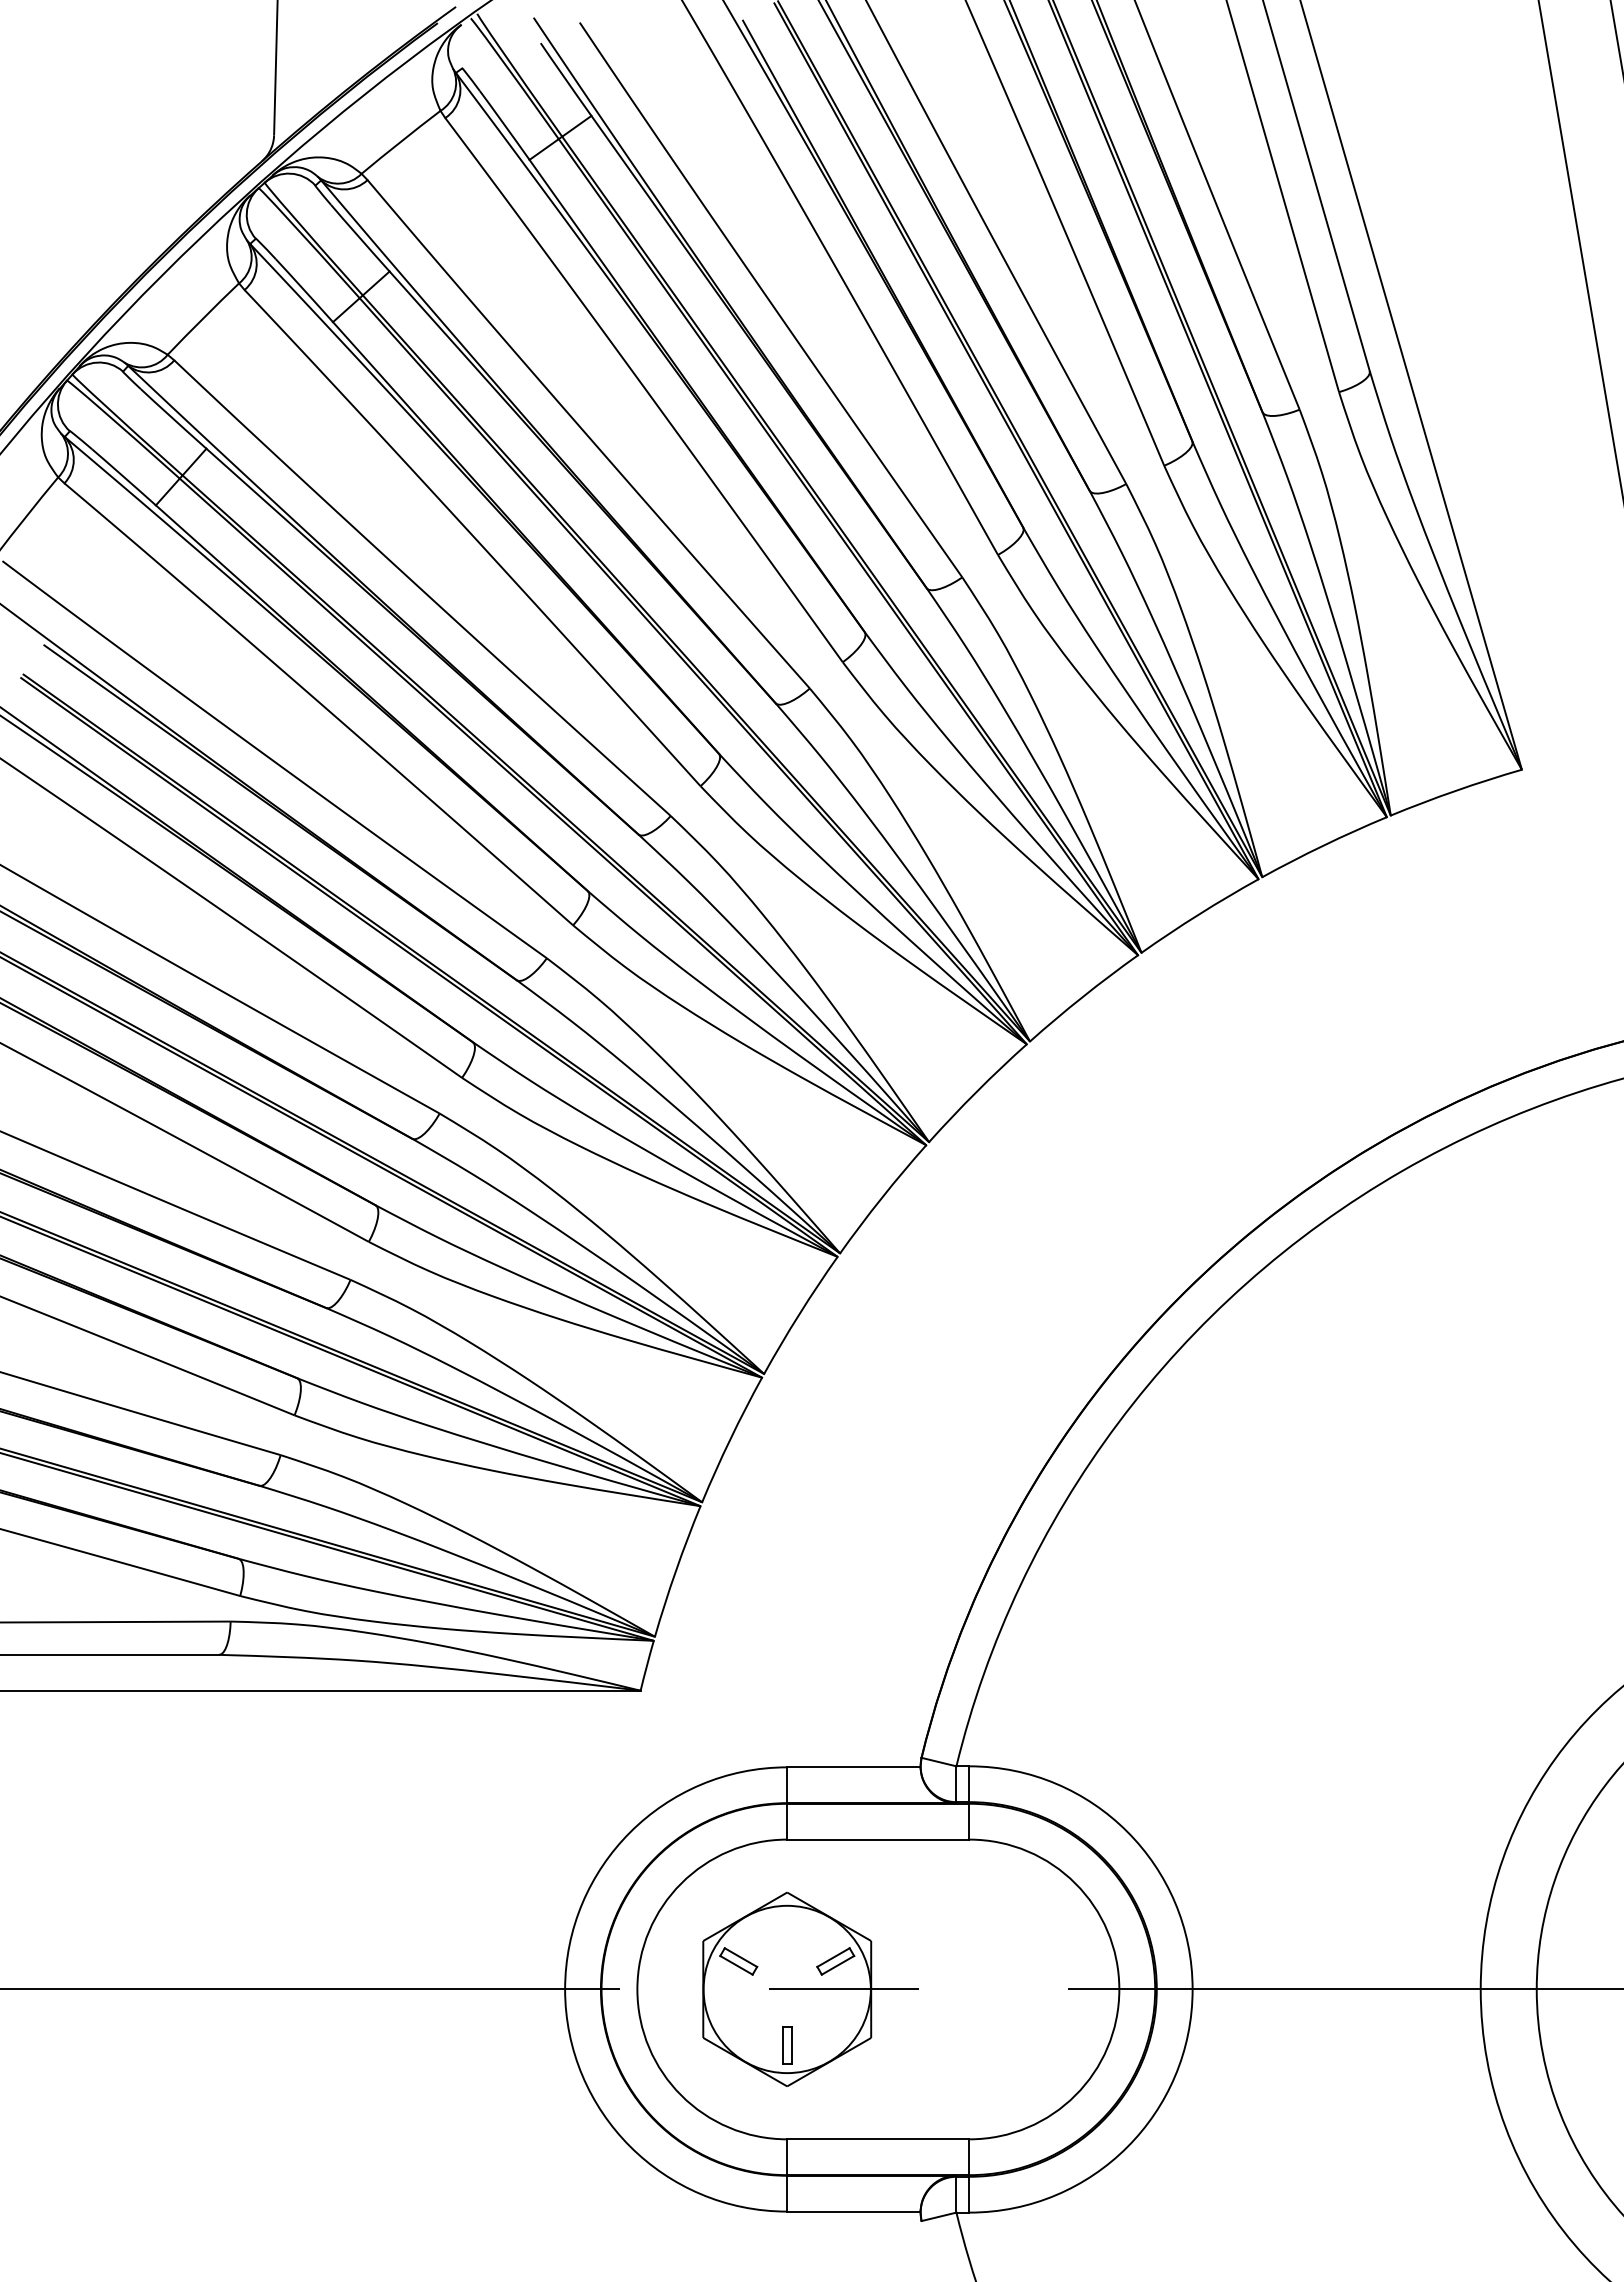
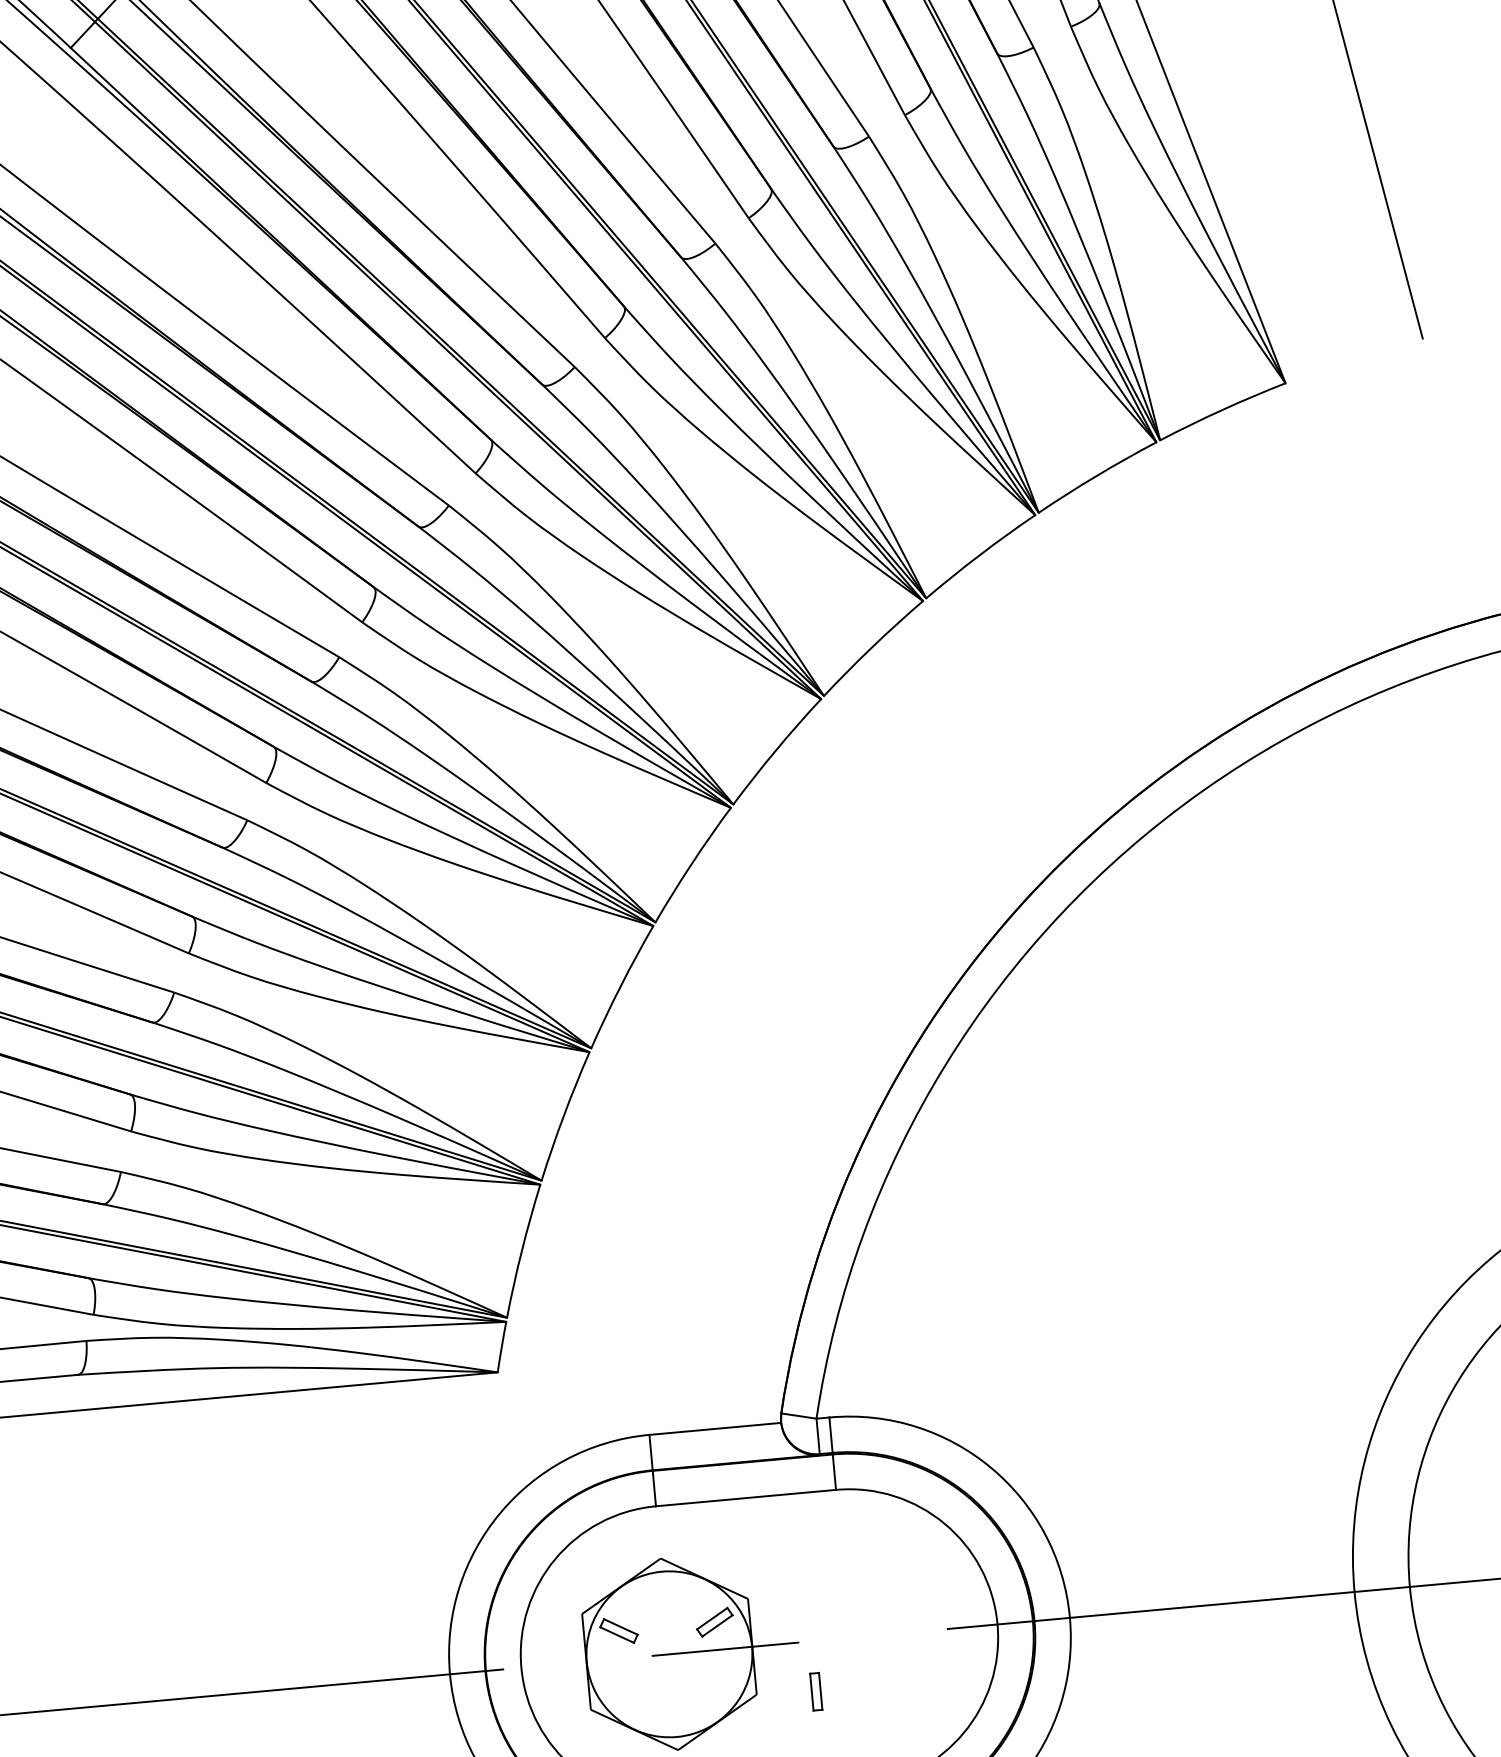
part: (787, 2045) -> (816, 1691), moved

